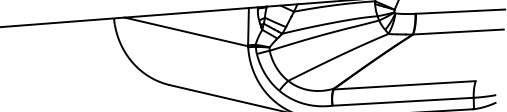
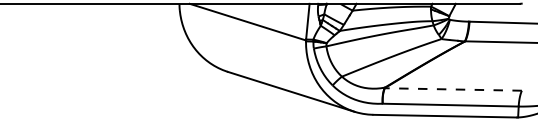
line: (404, 85) -> (453, 89), solid -> dashed

